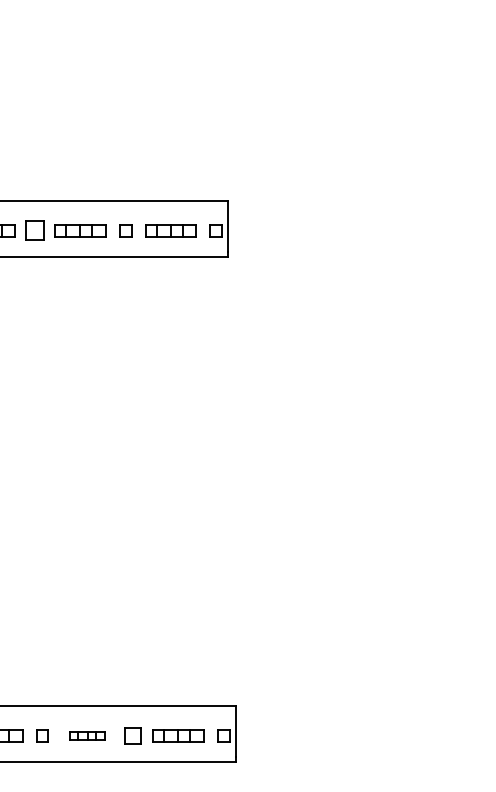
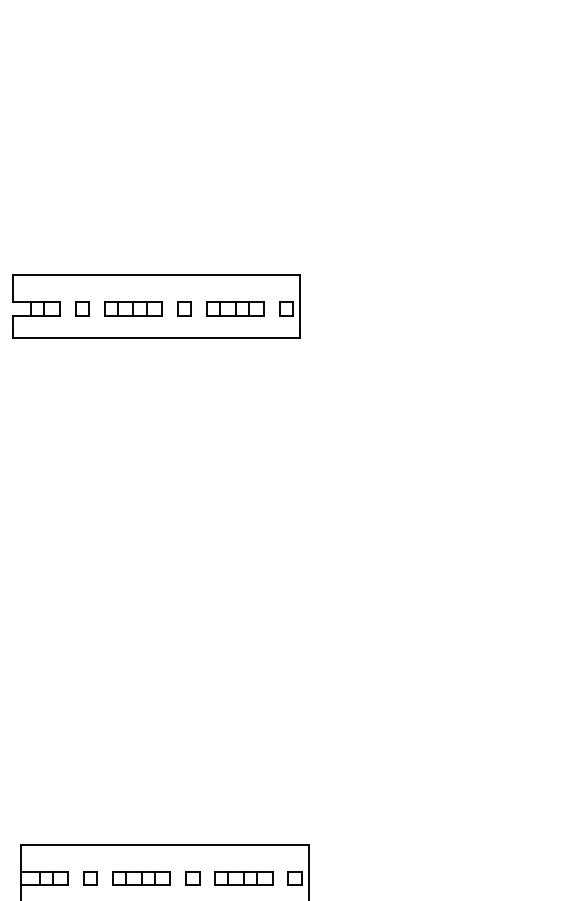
part: (35, 230) -> (82, 308), size x0.62
part: (87, 735) -> (141, 878), size x1.43
part: (132, 735) -> (192, 878), size x0.71

